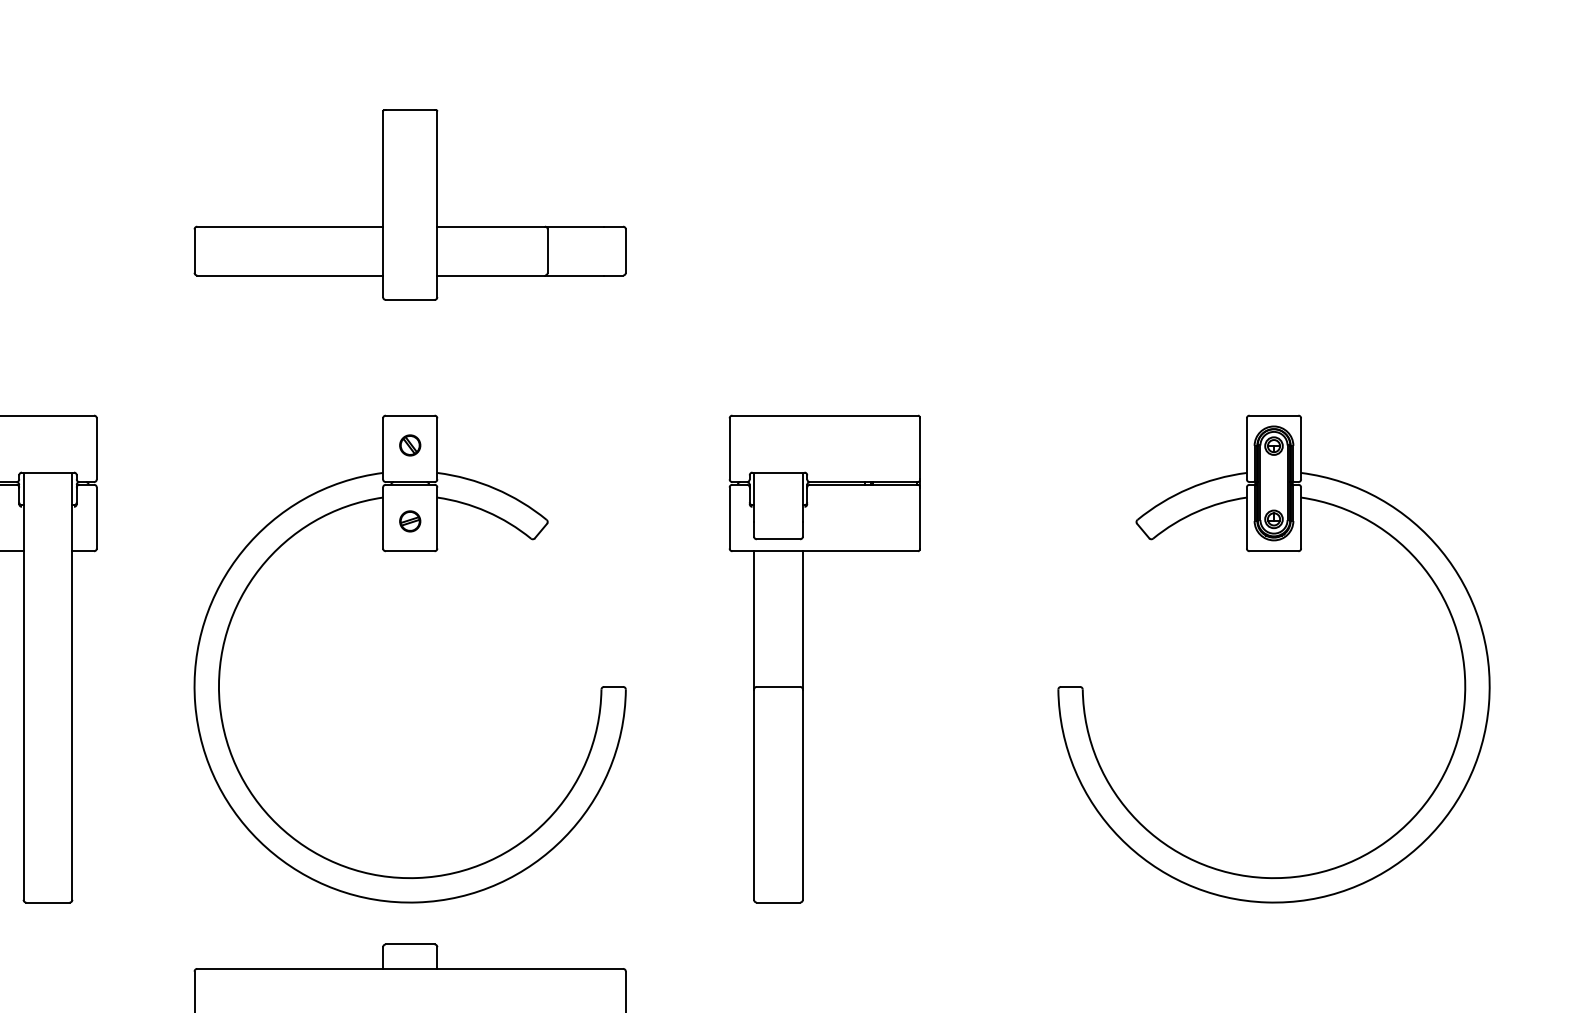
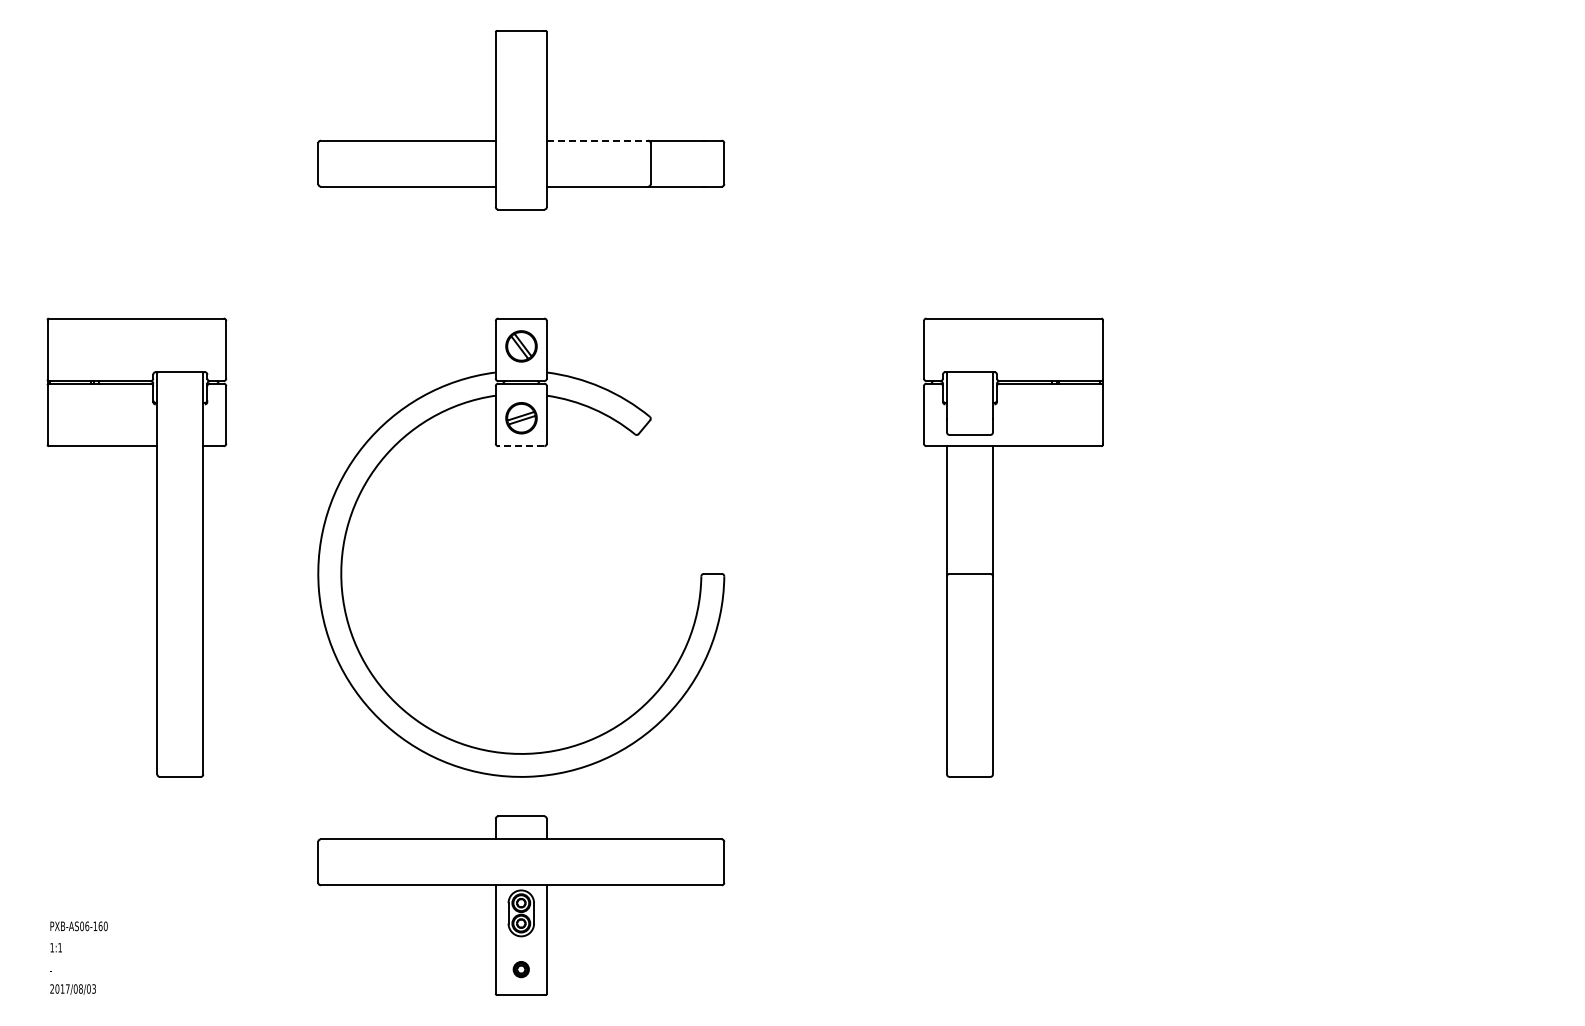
line: (491, 226) -> (597, 140), solid -> dashed
part: (409, 445) -> (520, 346), size x1.6
part: (409, 520) -> (520, 417), size x1.6
line: (410, 551) -> (521, 446), solid -> dashed
part: (1274, 551) -> (1334, 446), removed
part: (803, 658) -> (993, 547), moved

